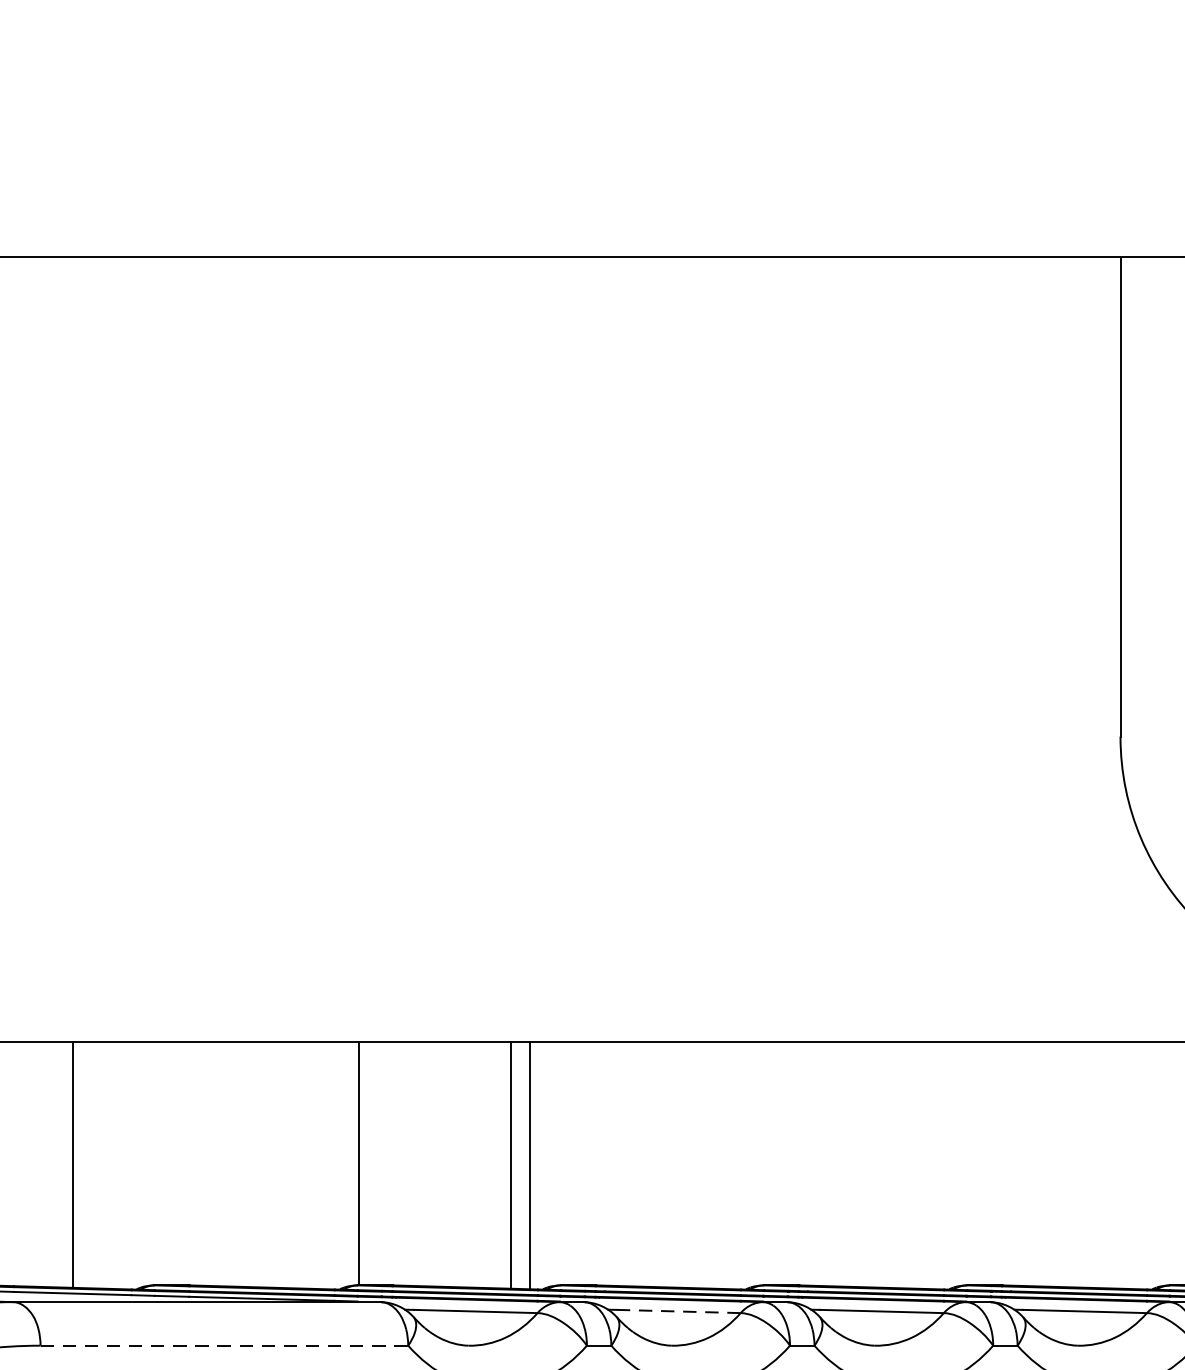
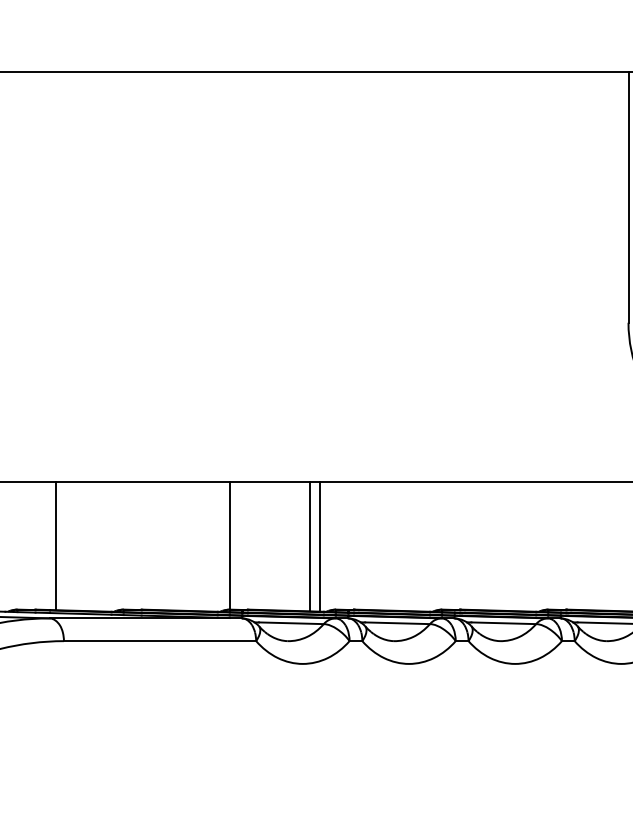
line: (74, 1164) -> (56, 546), moved
line: (680, 1311) -> (398, 623), dashed -> solid
line: (225, 1346) -> (160, 641), dashed -> solid

